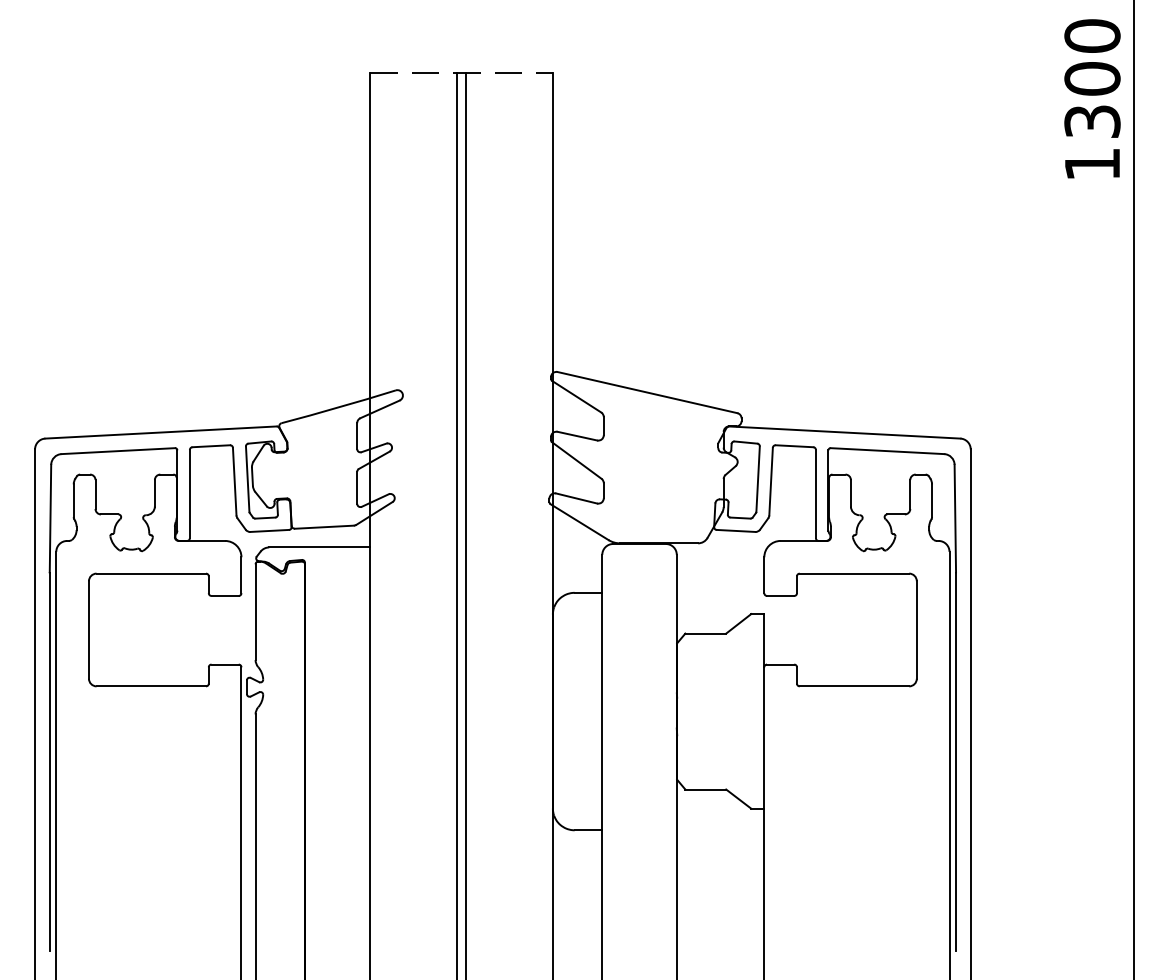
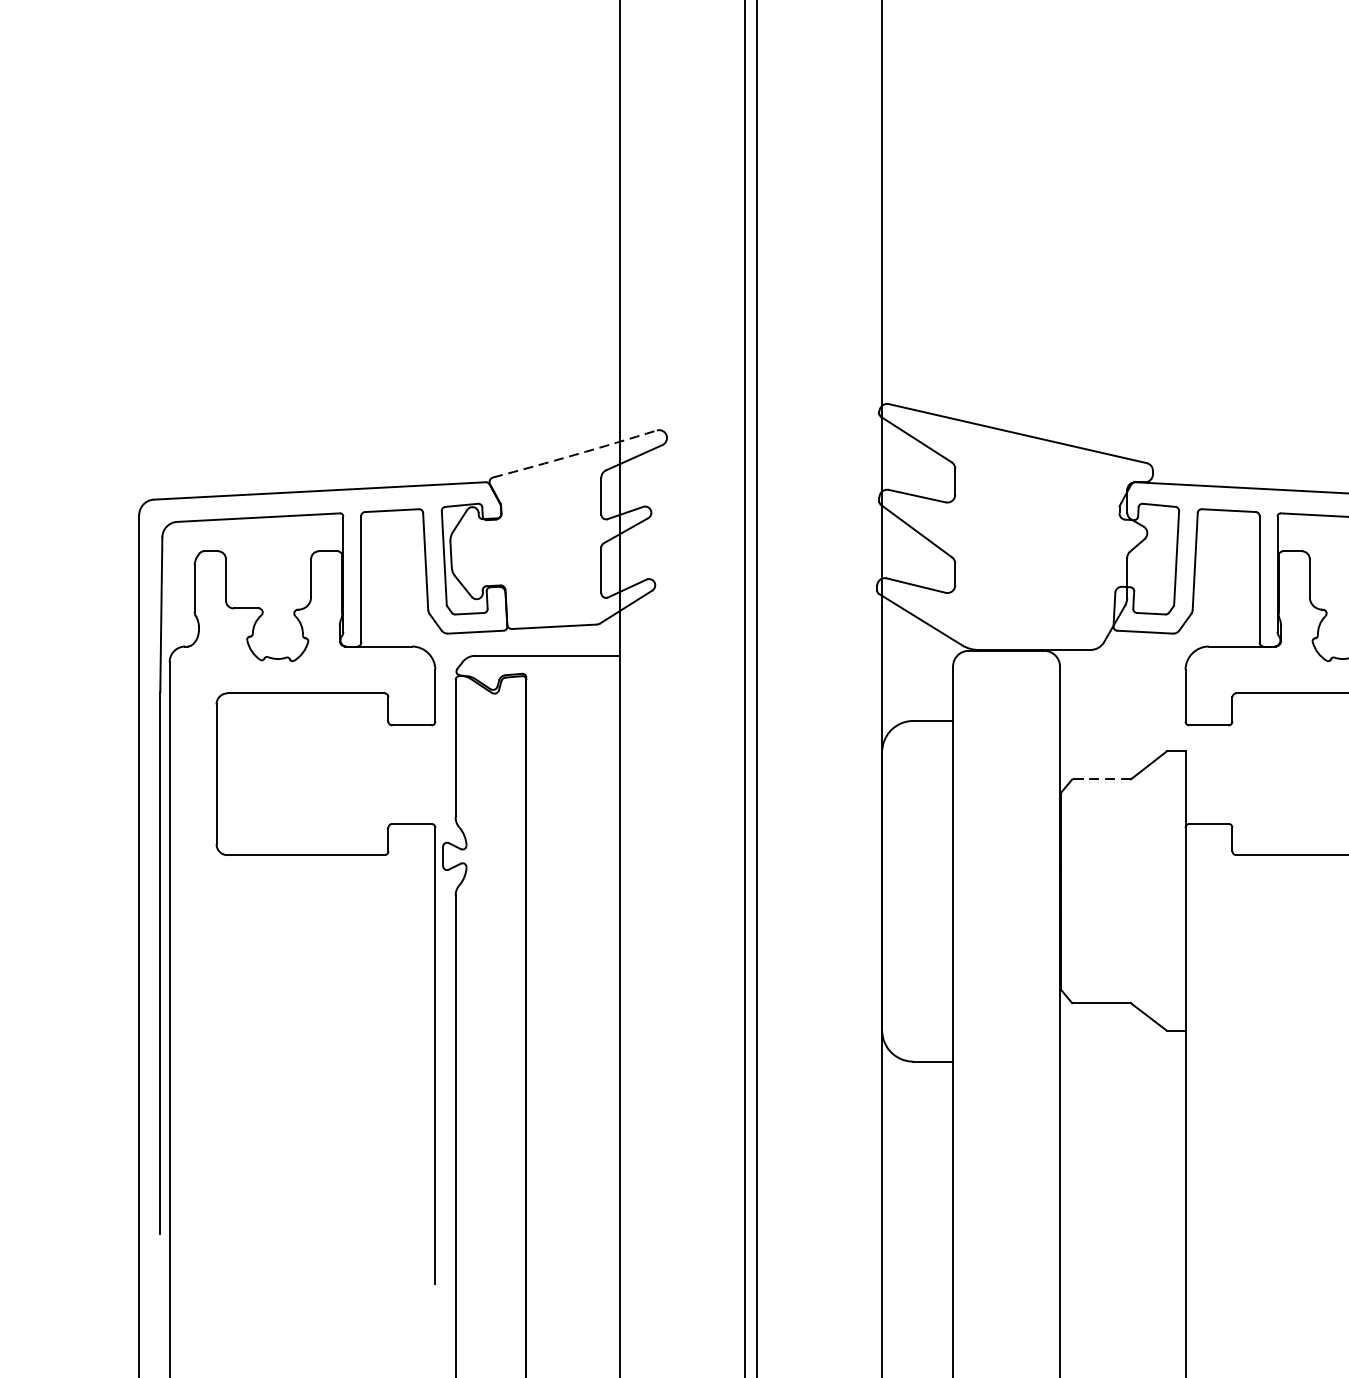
arc: (338, 407) -> (574, 455), solid -> dashed
line: (705, 633) -> (1101, 779), solid -> dashed

